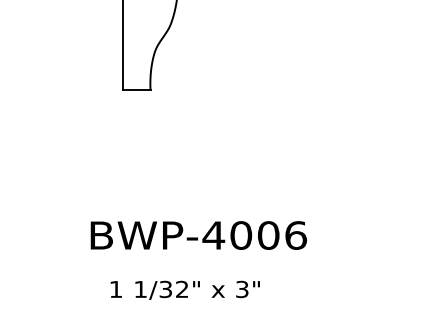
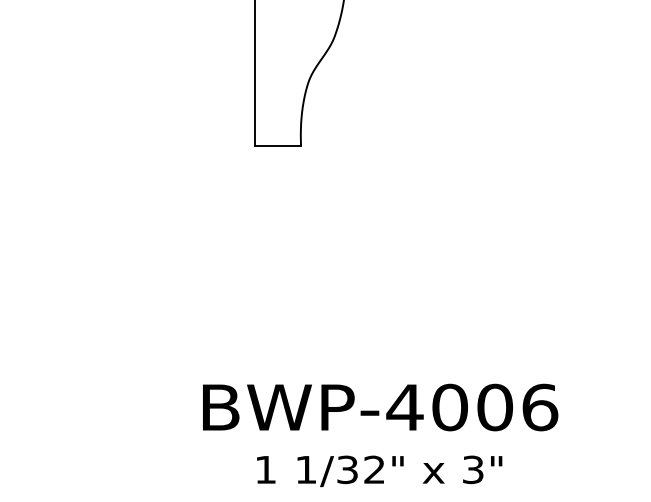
text: (198, 235) -> (379, 407), moved
text: (184, 289) -> (378, 469), moved

